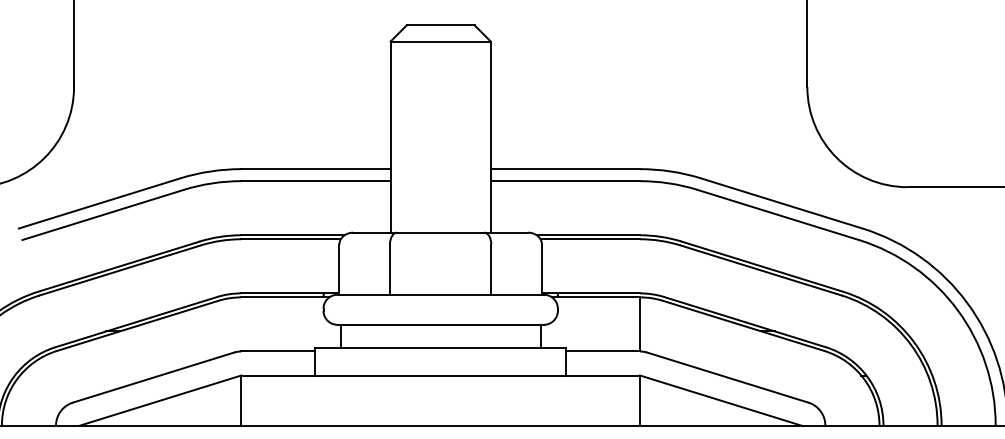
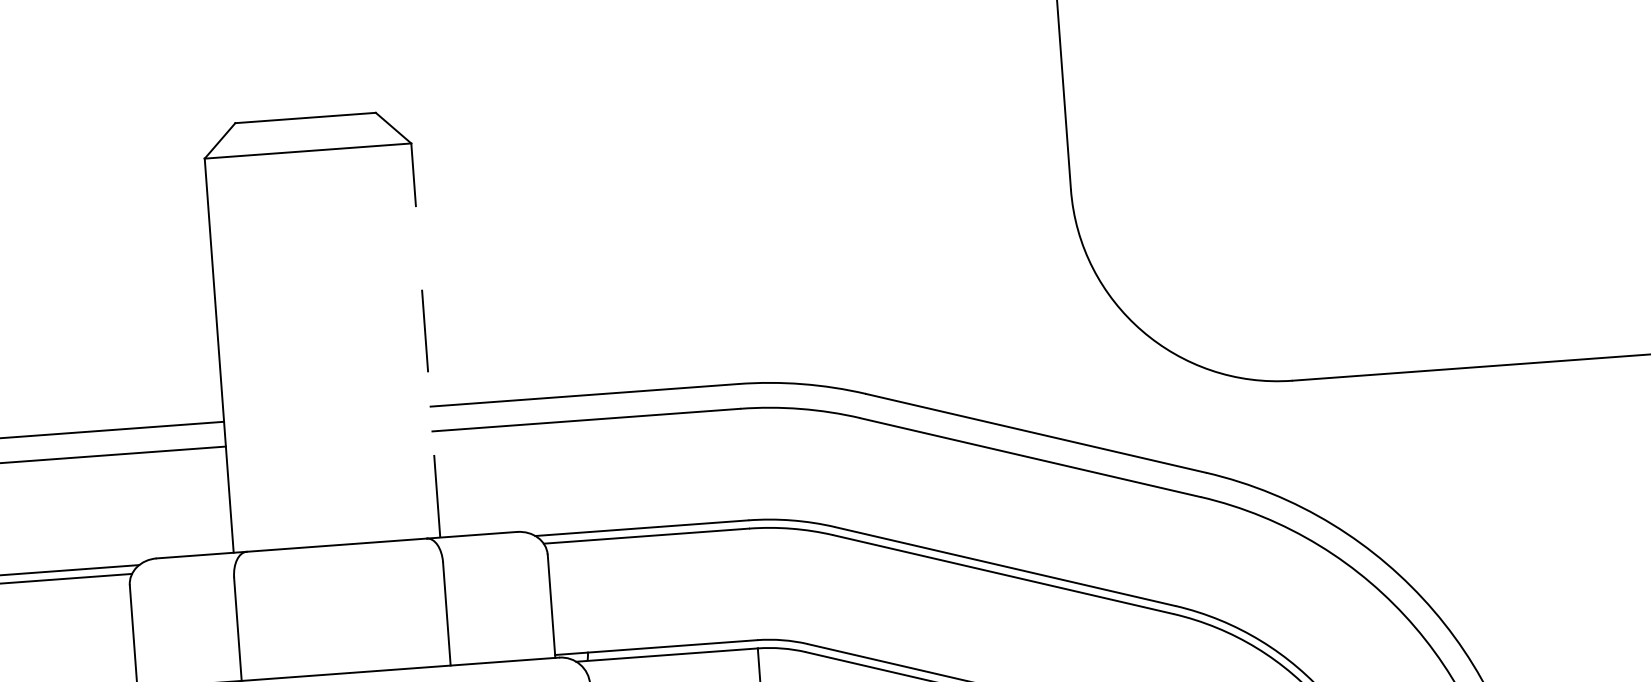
line: (490, 137) -> (425, 341), solid -> dashed

